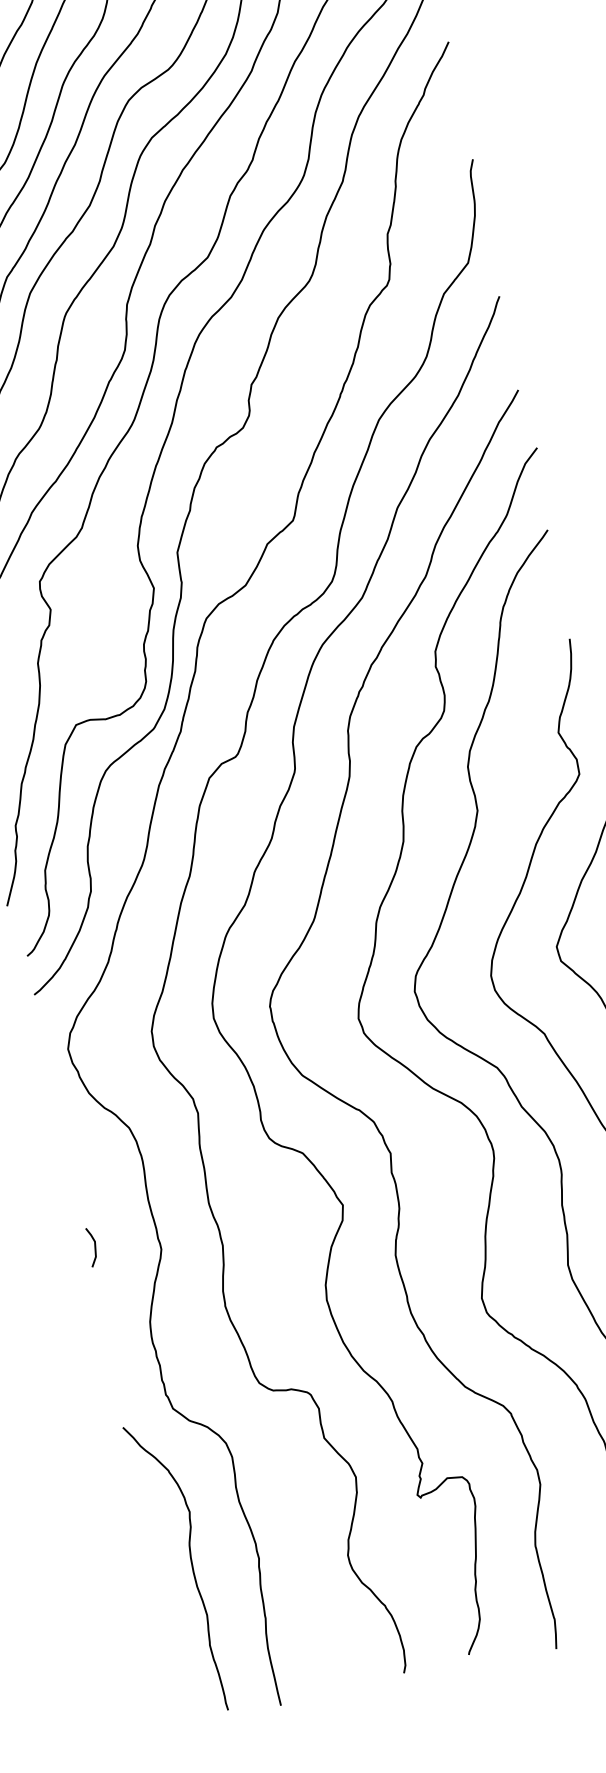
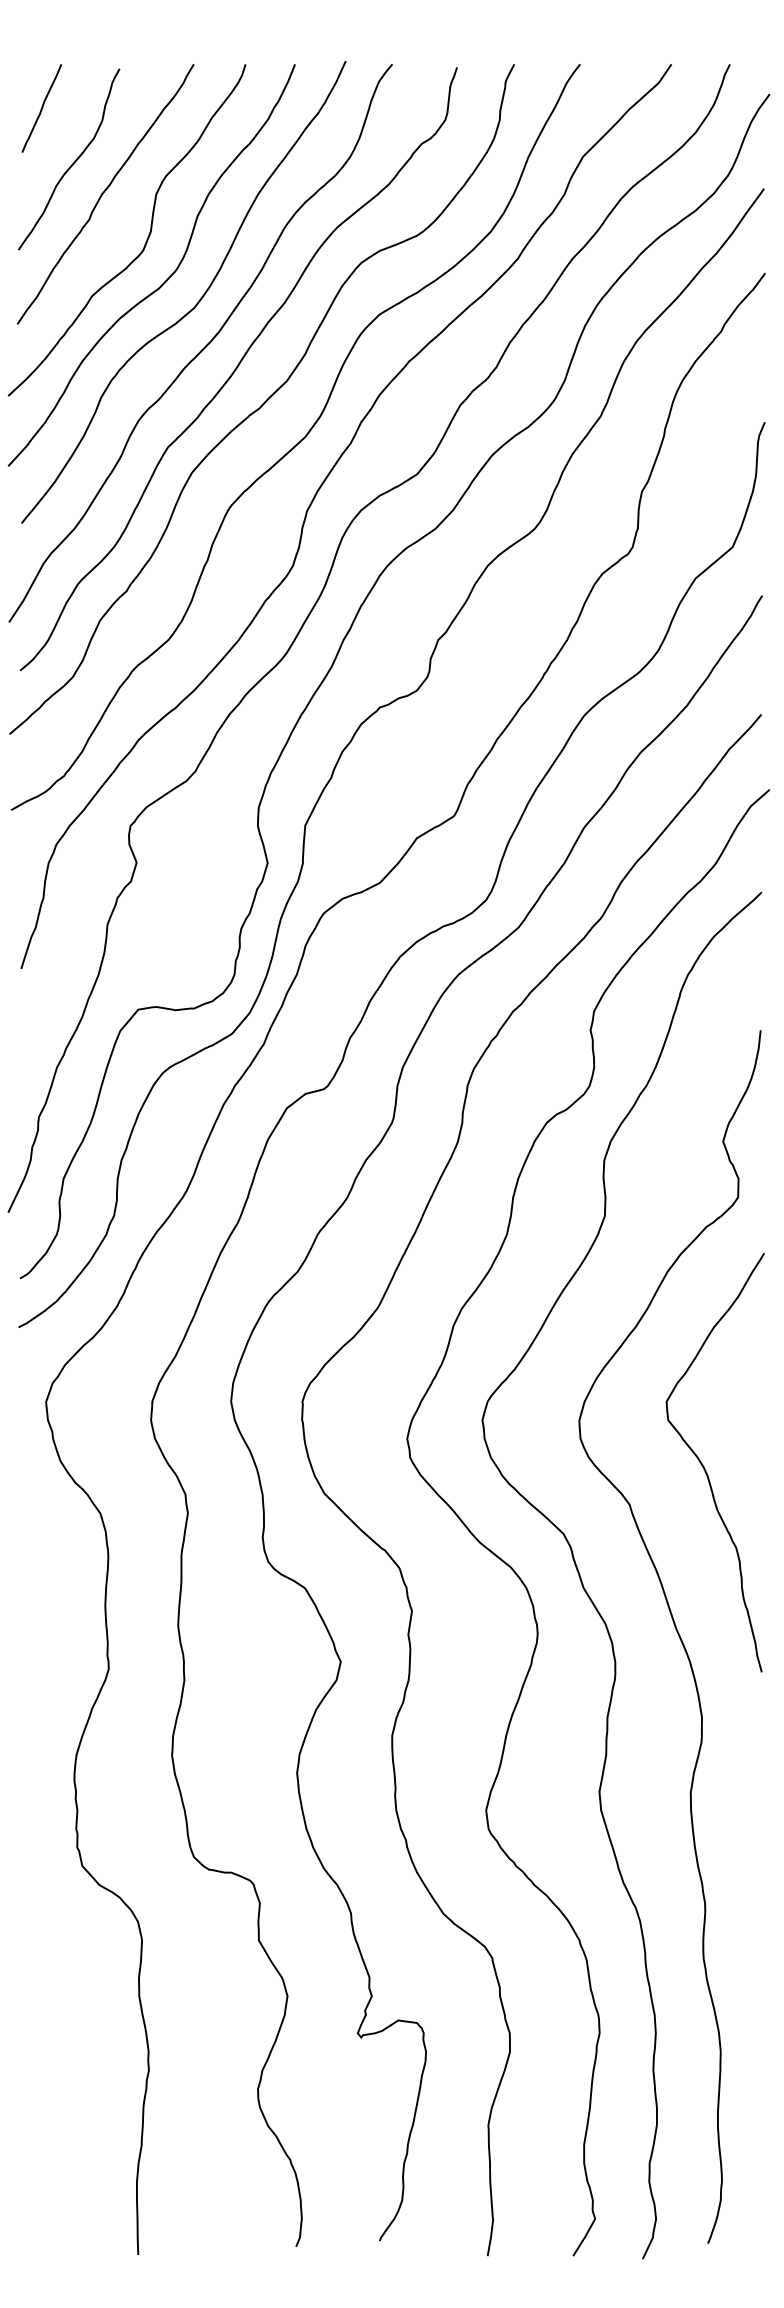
line: (94, 1247) -> (27, 1650), removed
curve: (191, 1565) -> (65, 2061), removed

